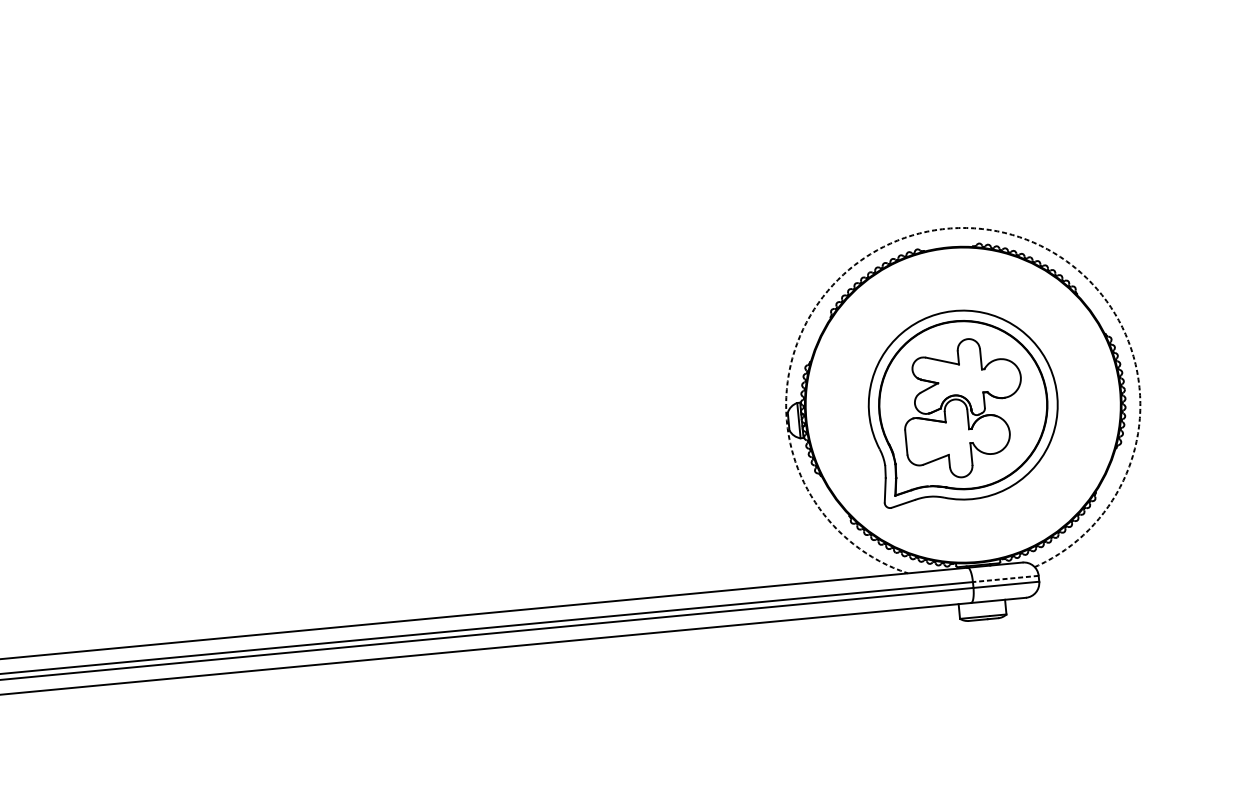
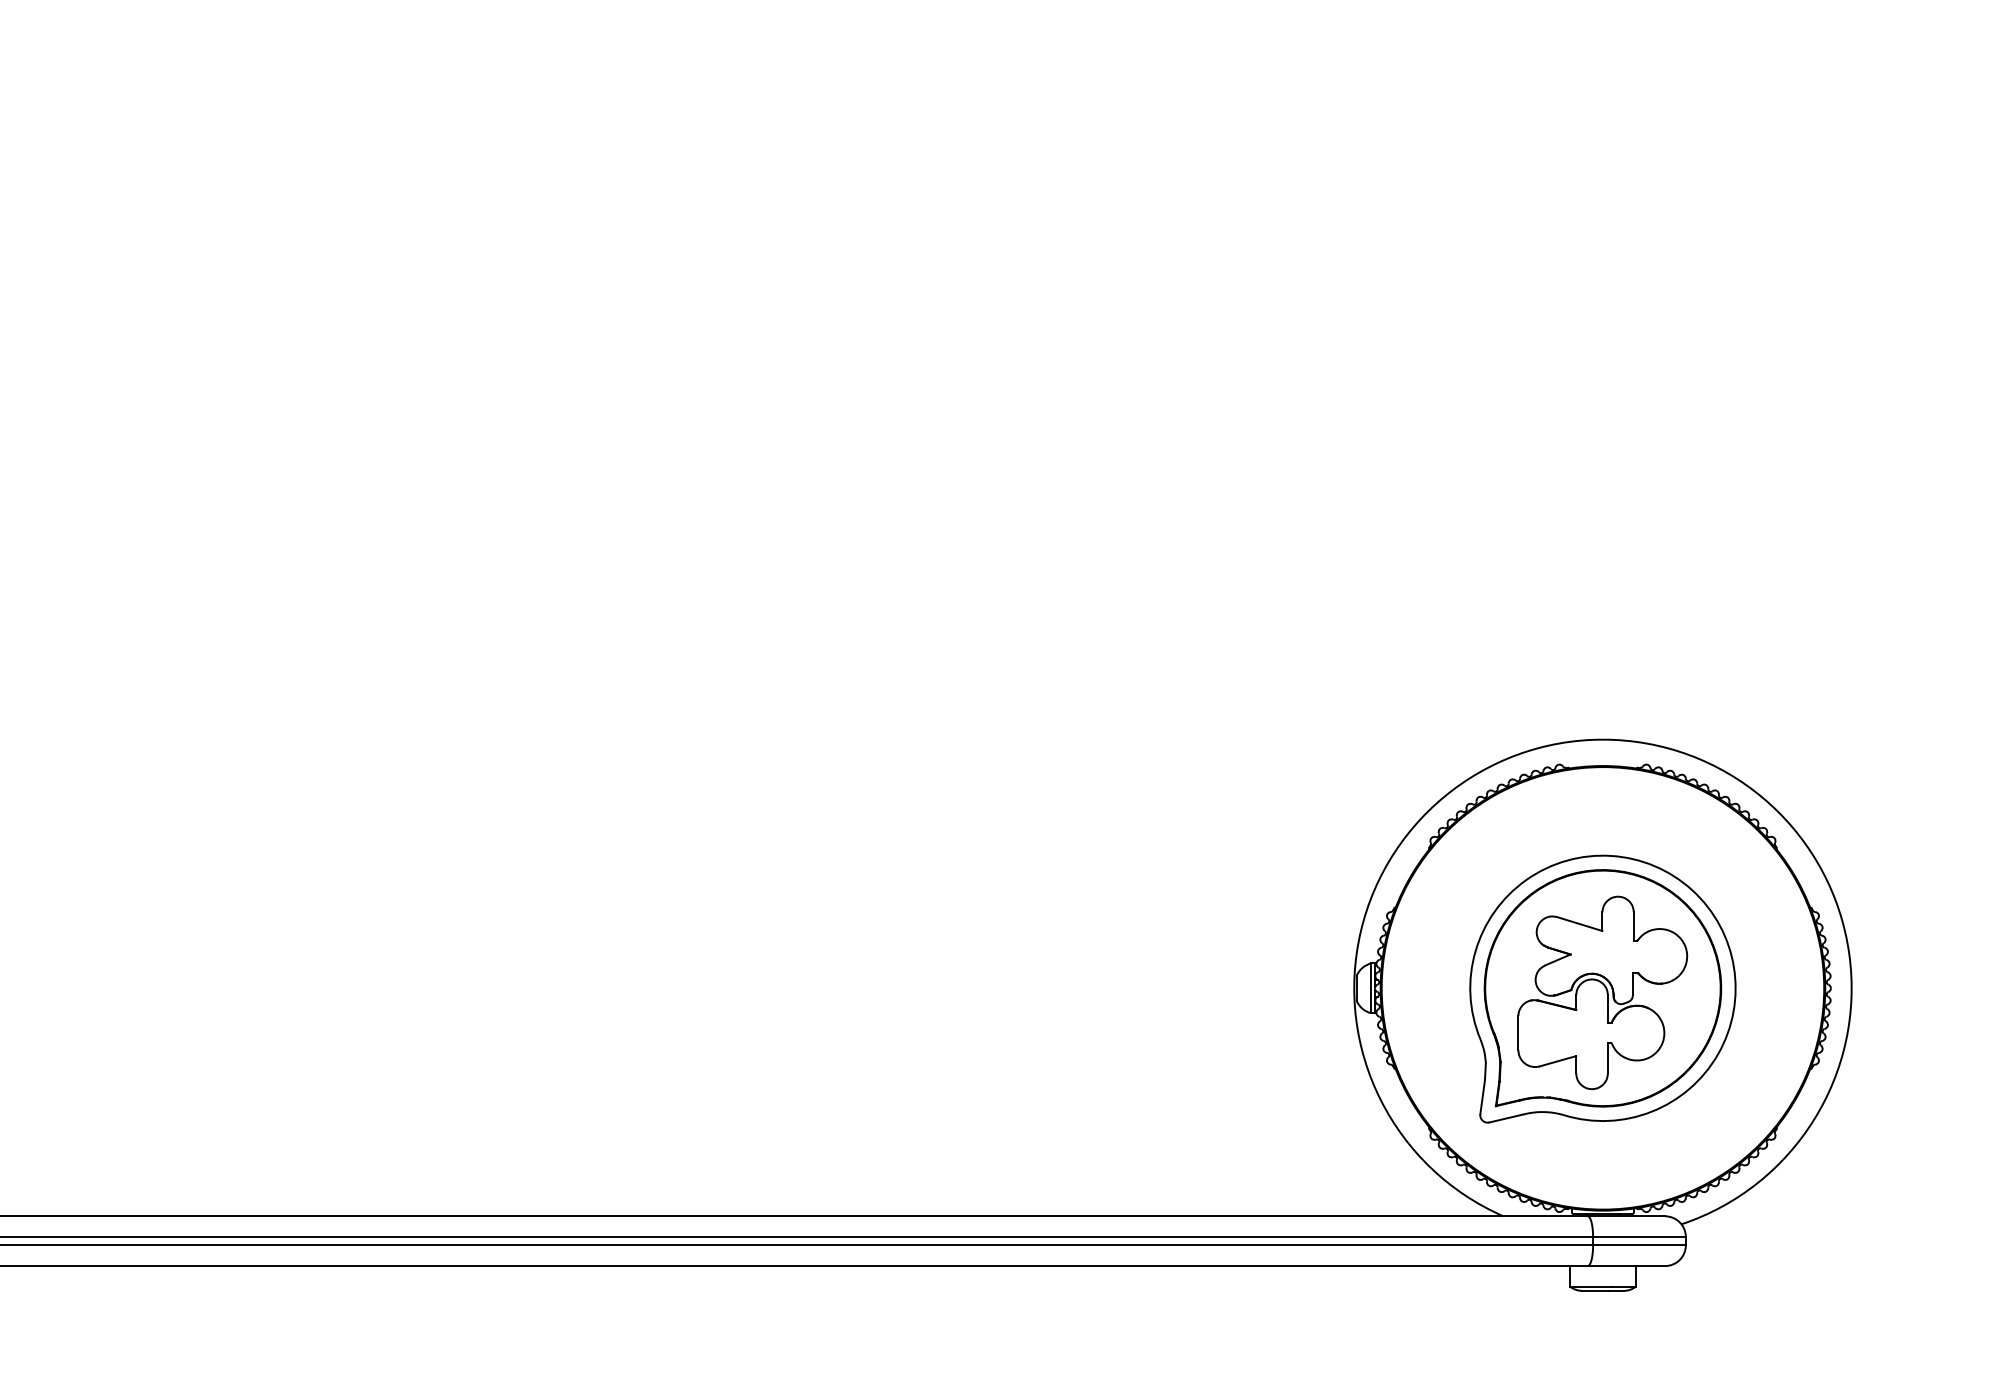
arc: (954, 227) -> (1614, 739), dashed -> solid
line: (1005, 579) -> (1638, 1237), dashed -> solid

